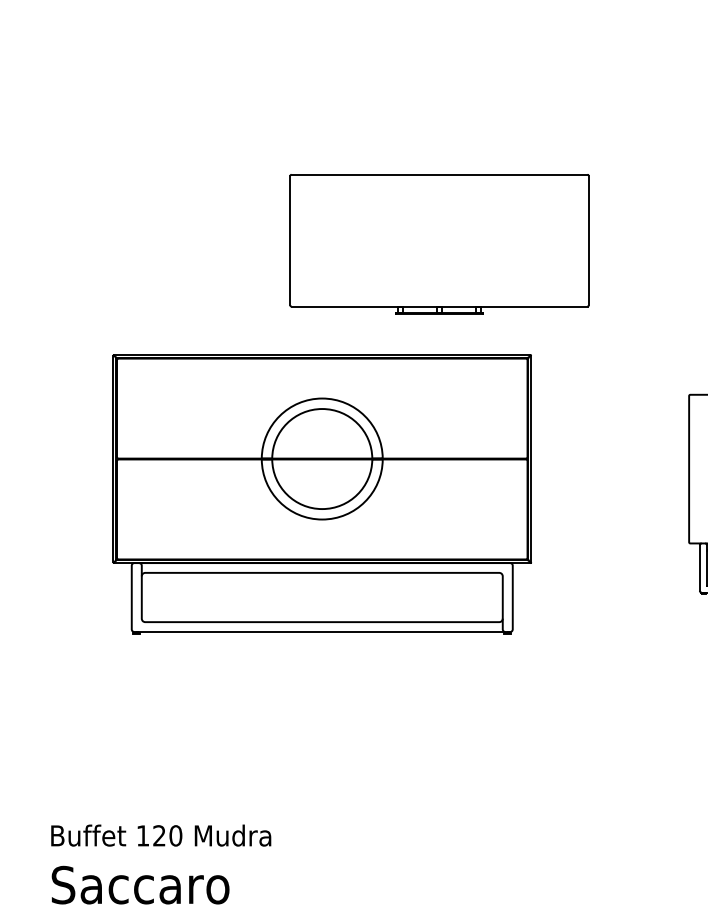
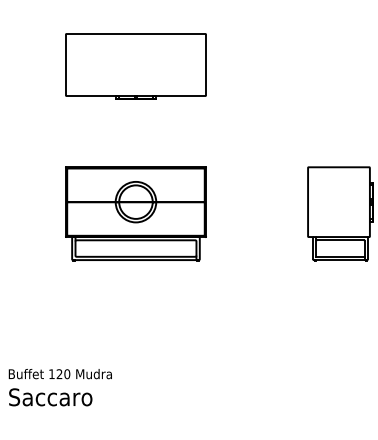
part: (438, 243) -> (135, 66), moved
part: (321, 493) -> (135, 213), size x0.71

